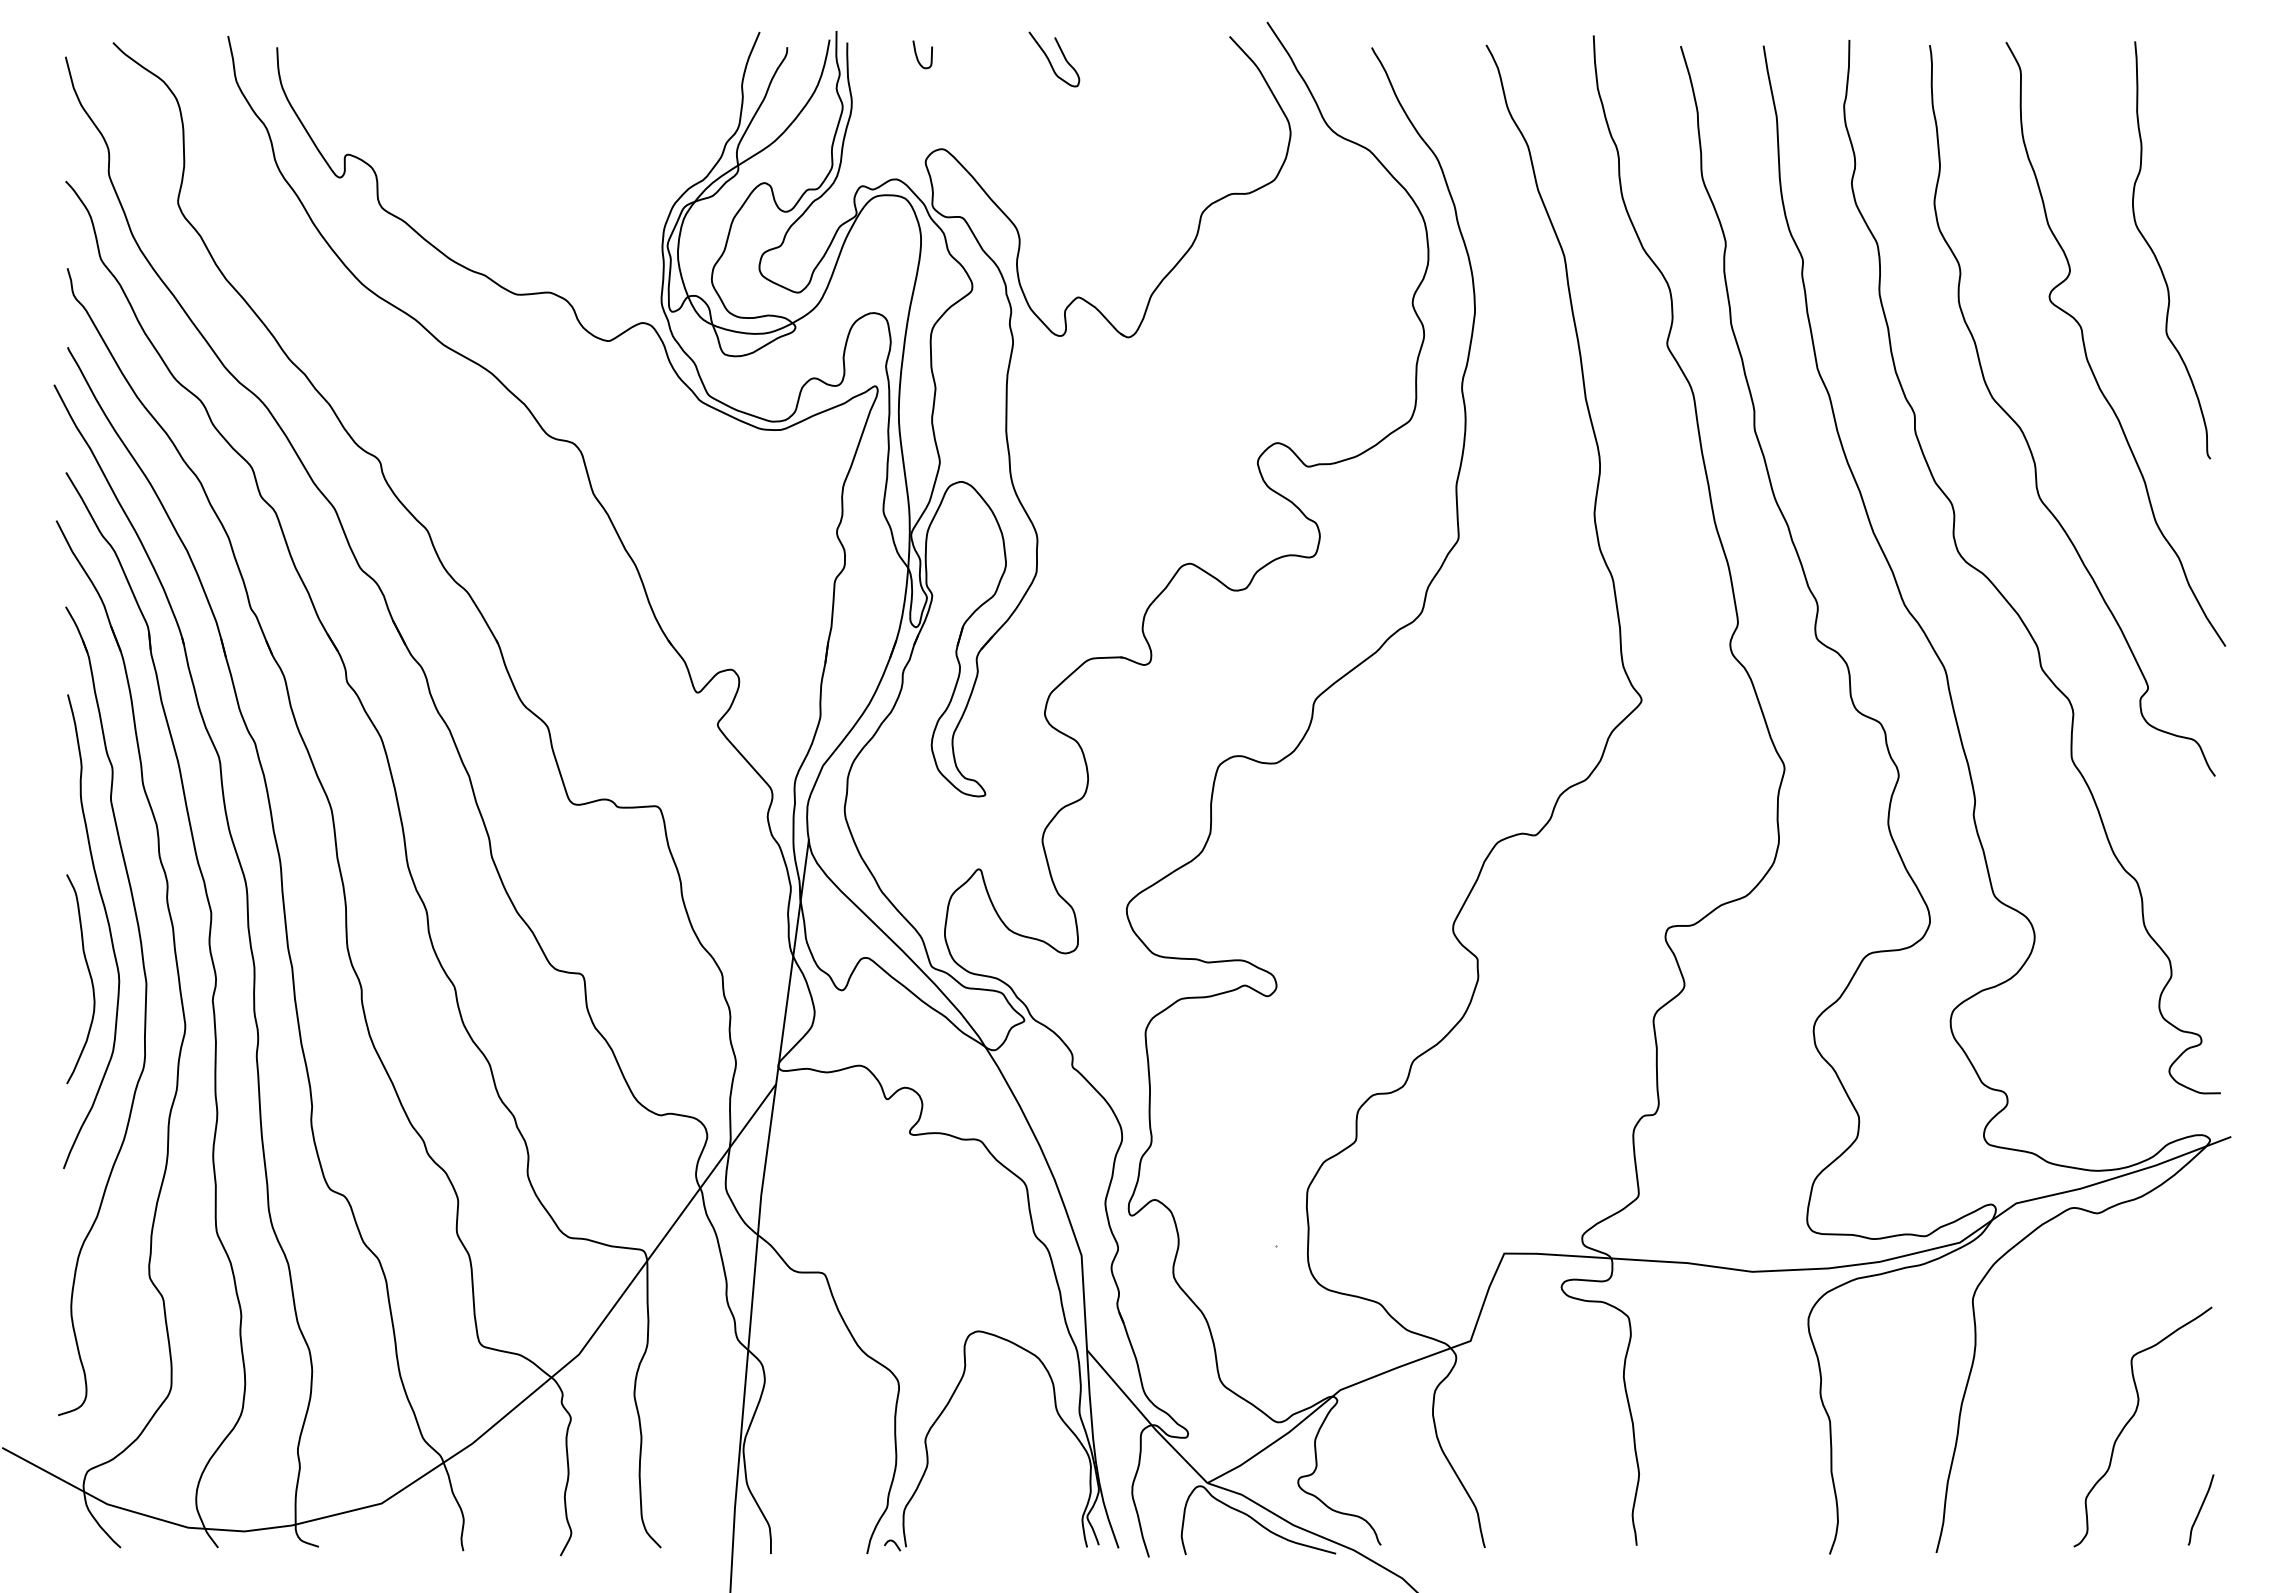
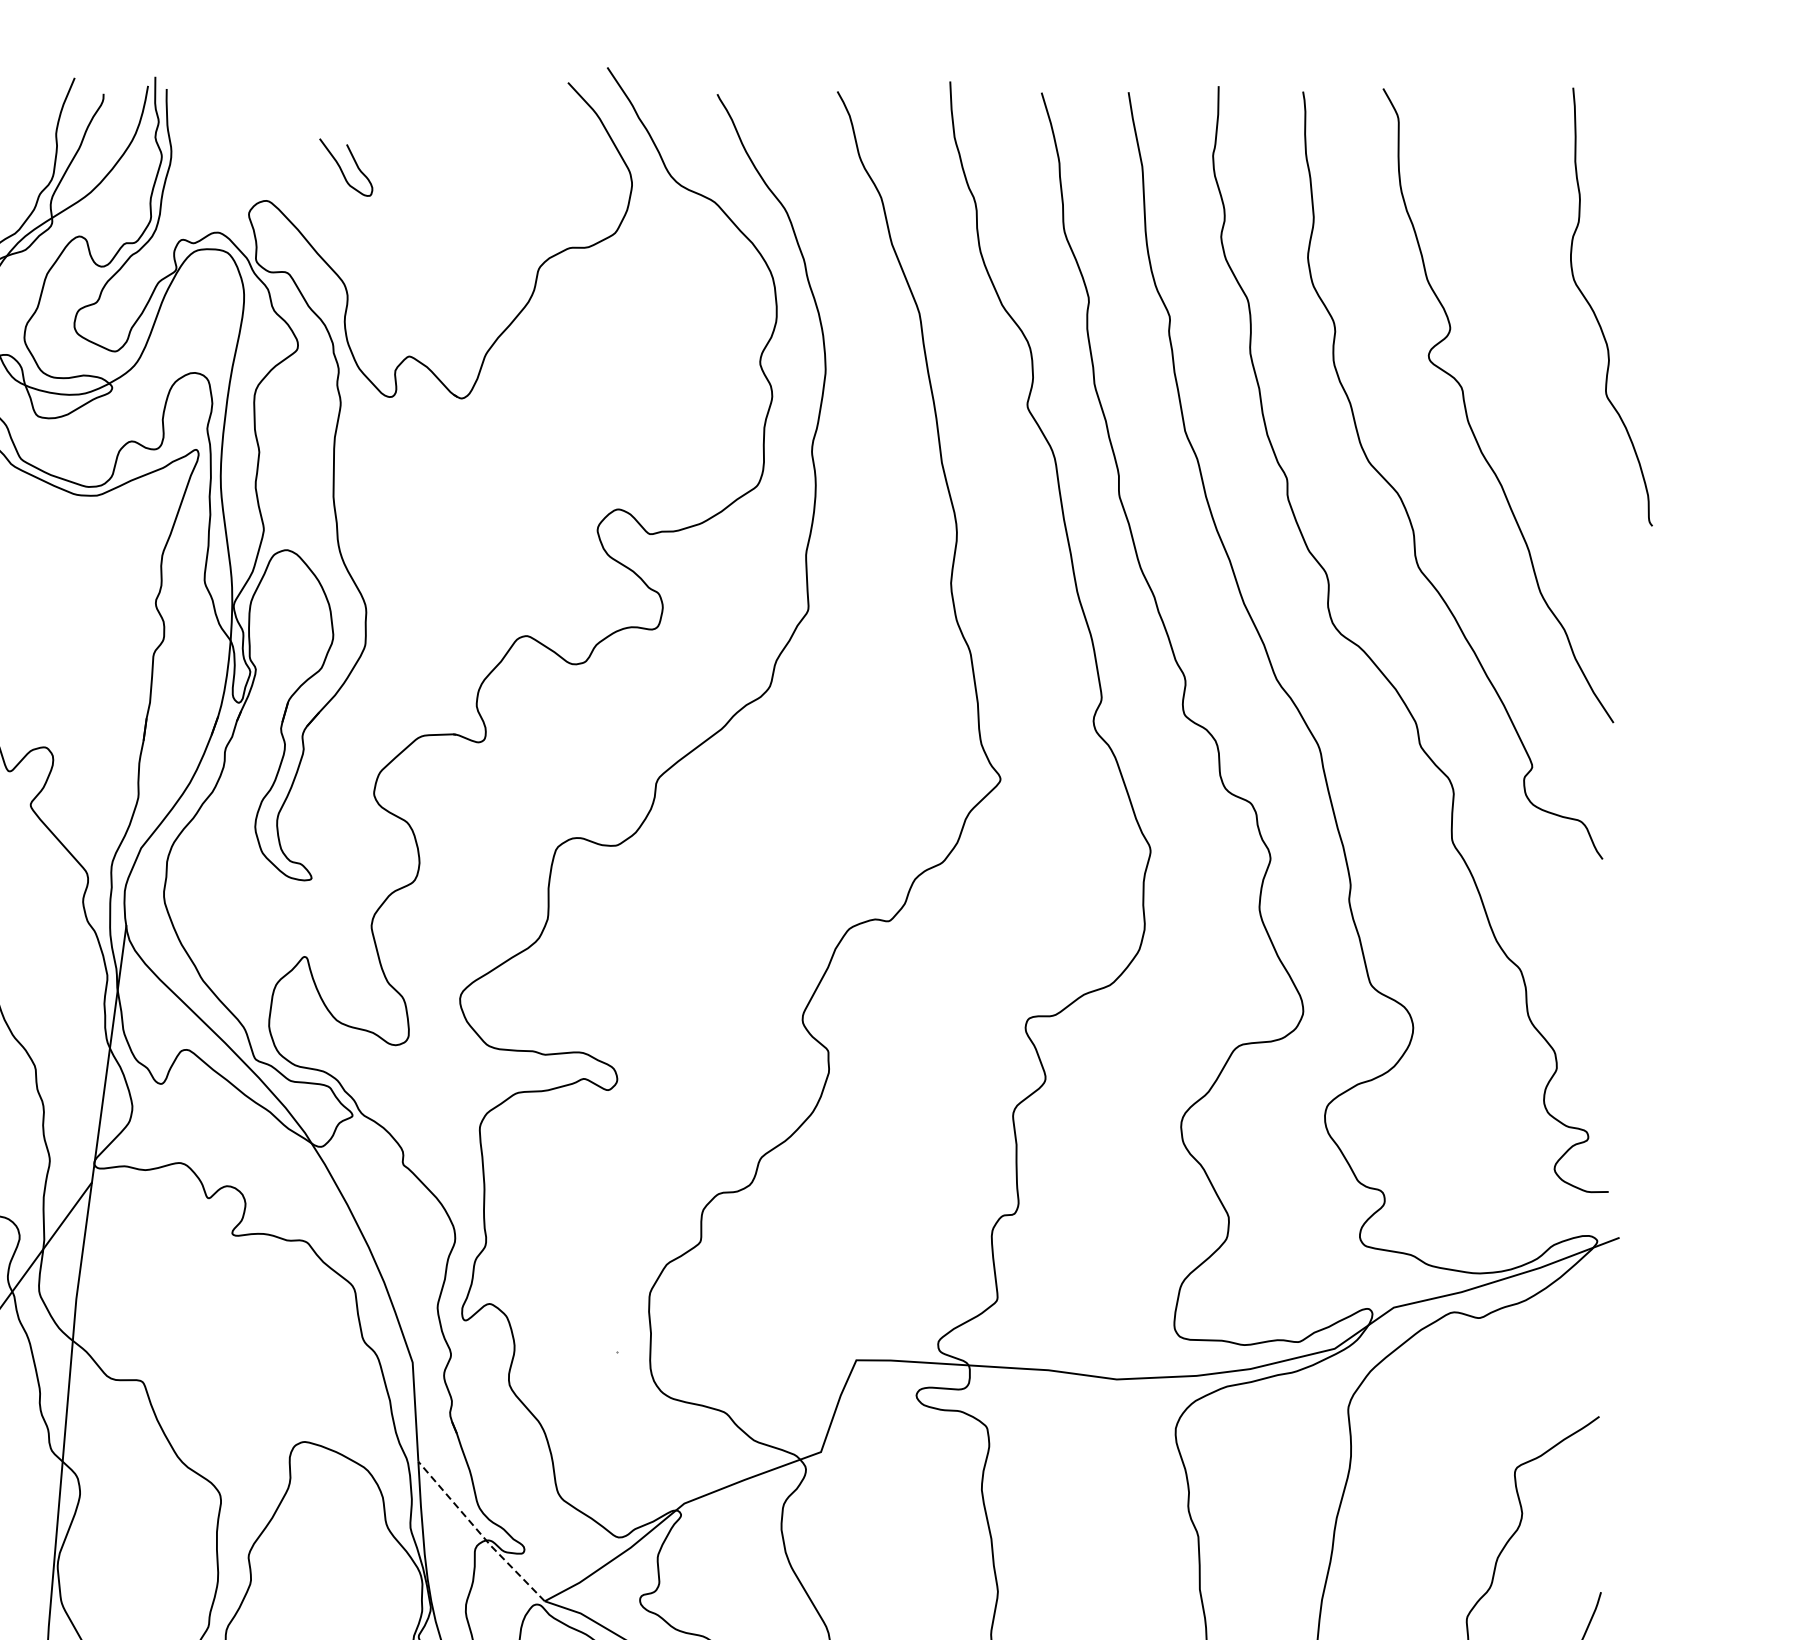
curve: (917, 55) -> (240, 102), removed
curve: (1050, 61) -> (342, 169), moved
curve: (2157, 258) -> (1596, 315), moved
line: (1145, 1418) -> (479, 1533), solid -> dashed

